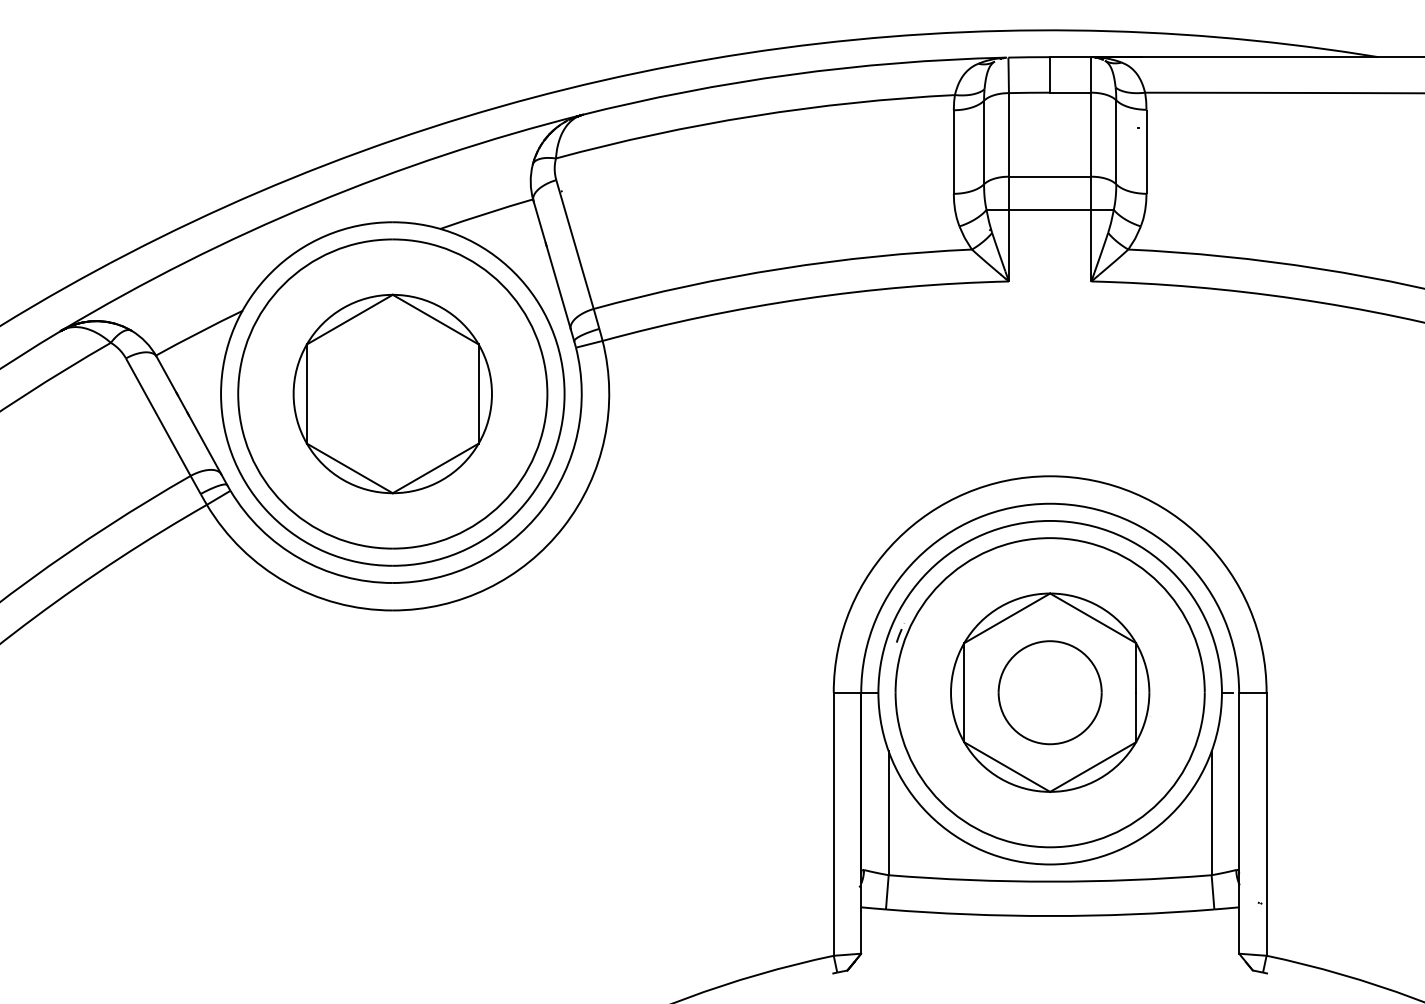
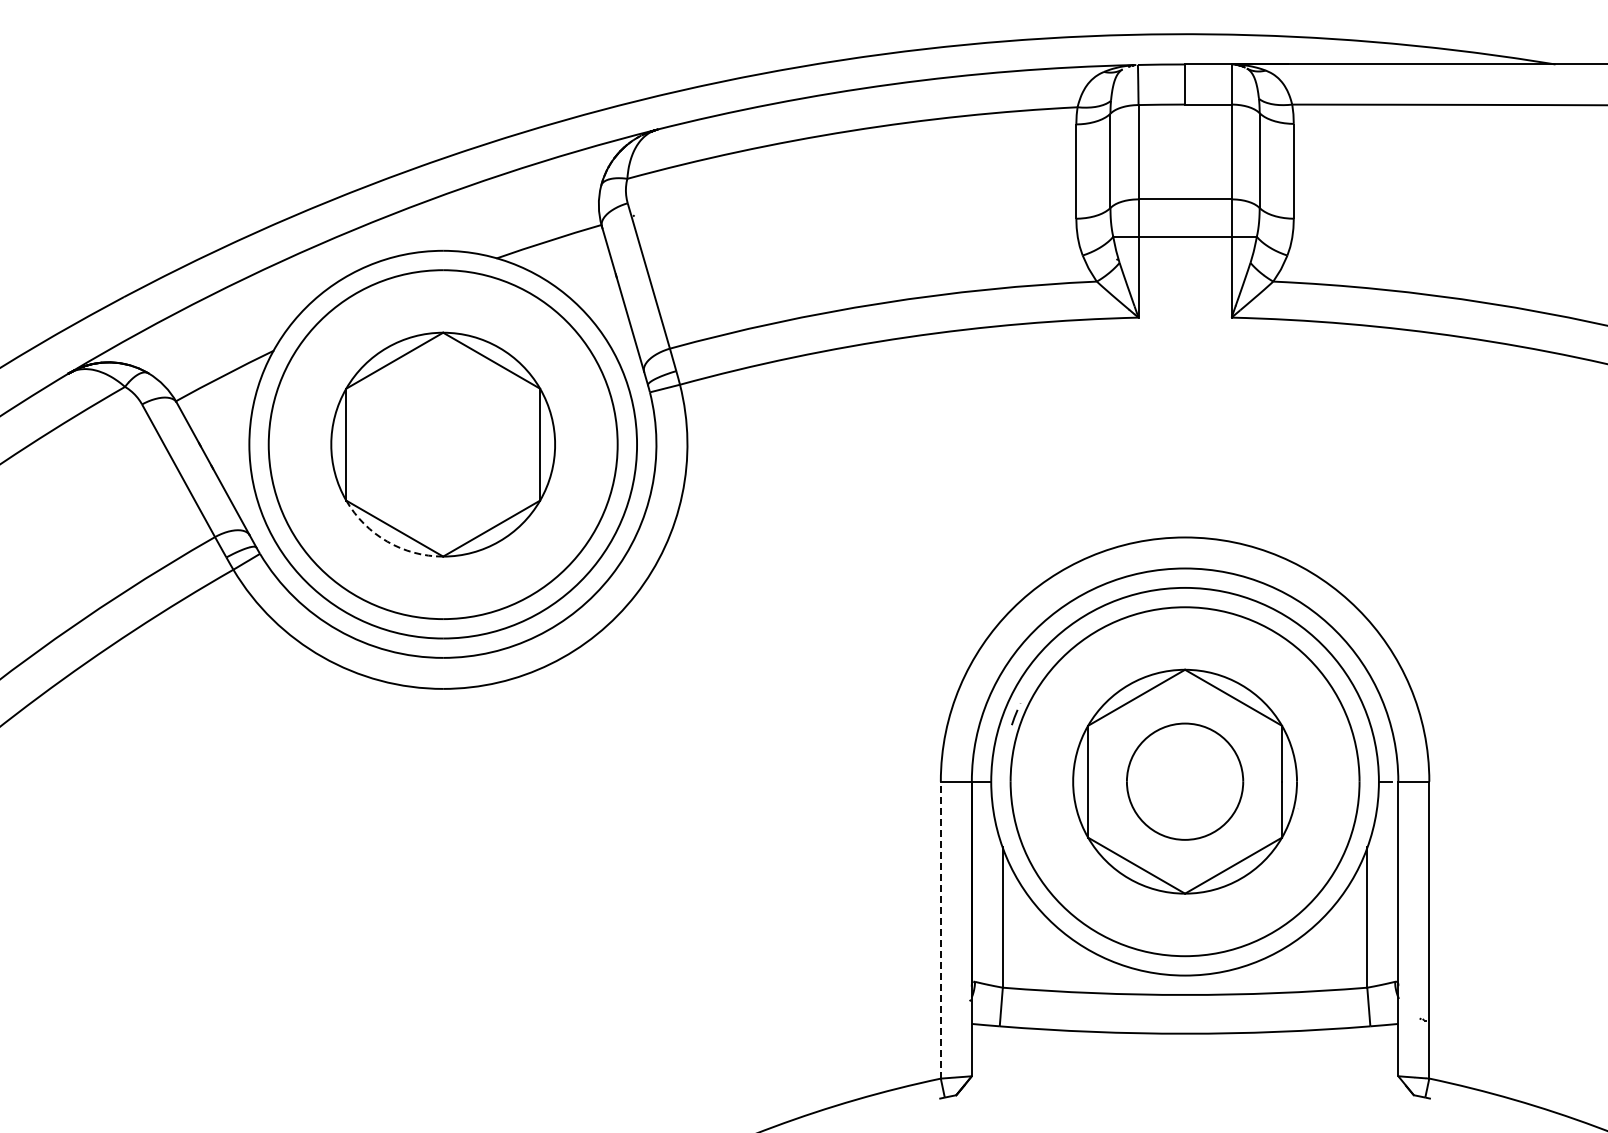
arc: (343, 479) -> (387, 541), solid -> dashed
line: (833, 823) -> (940, 929), solid -> dashed

